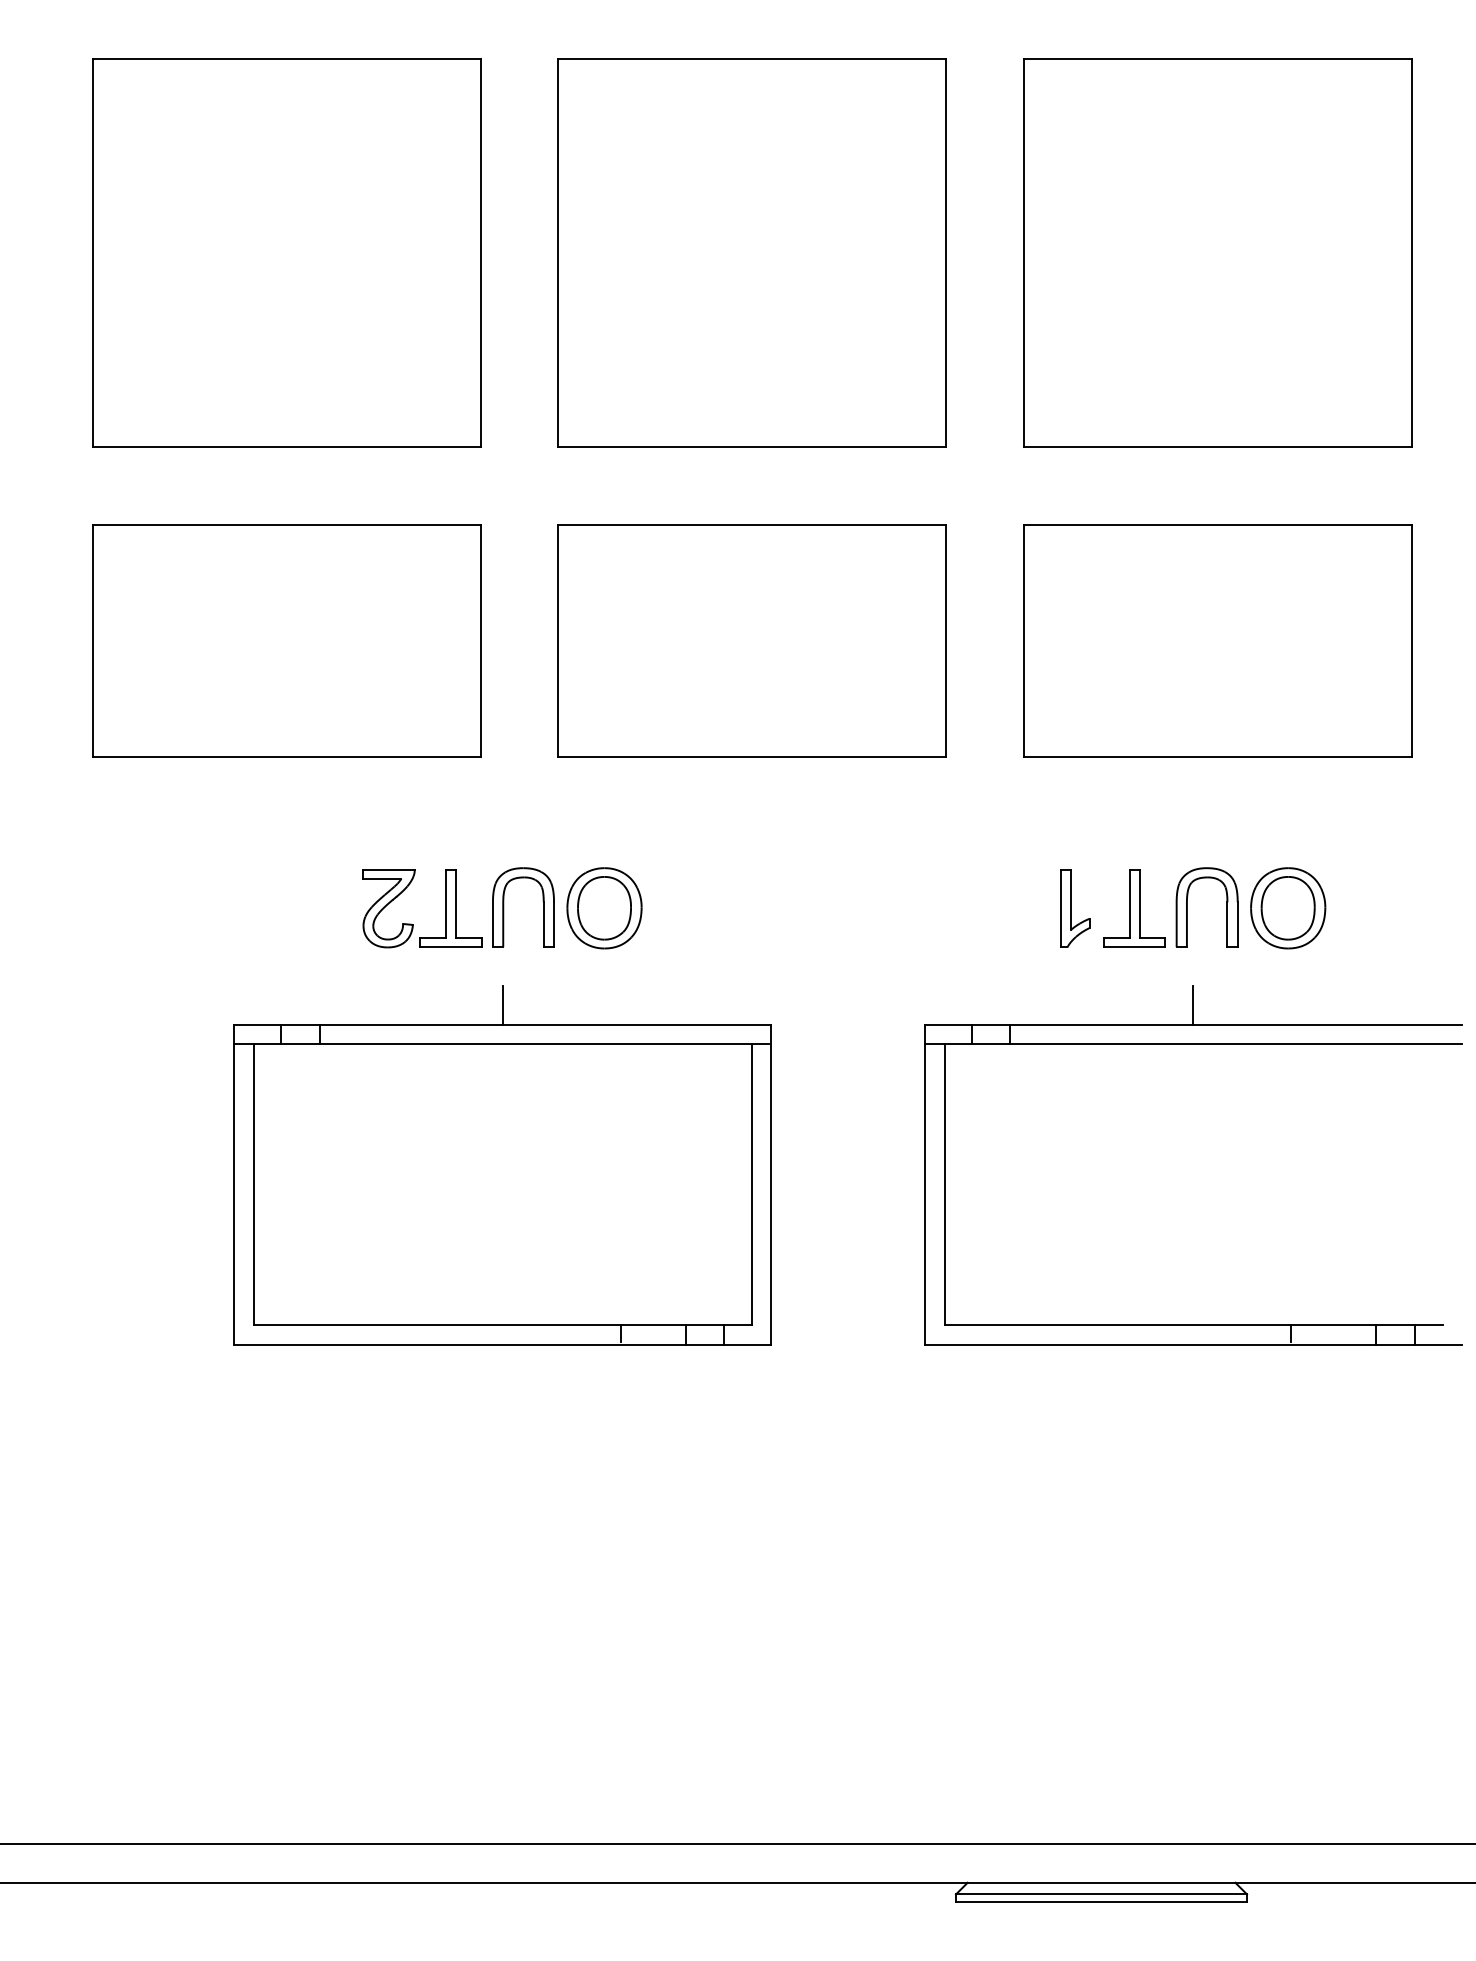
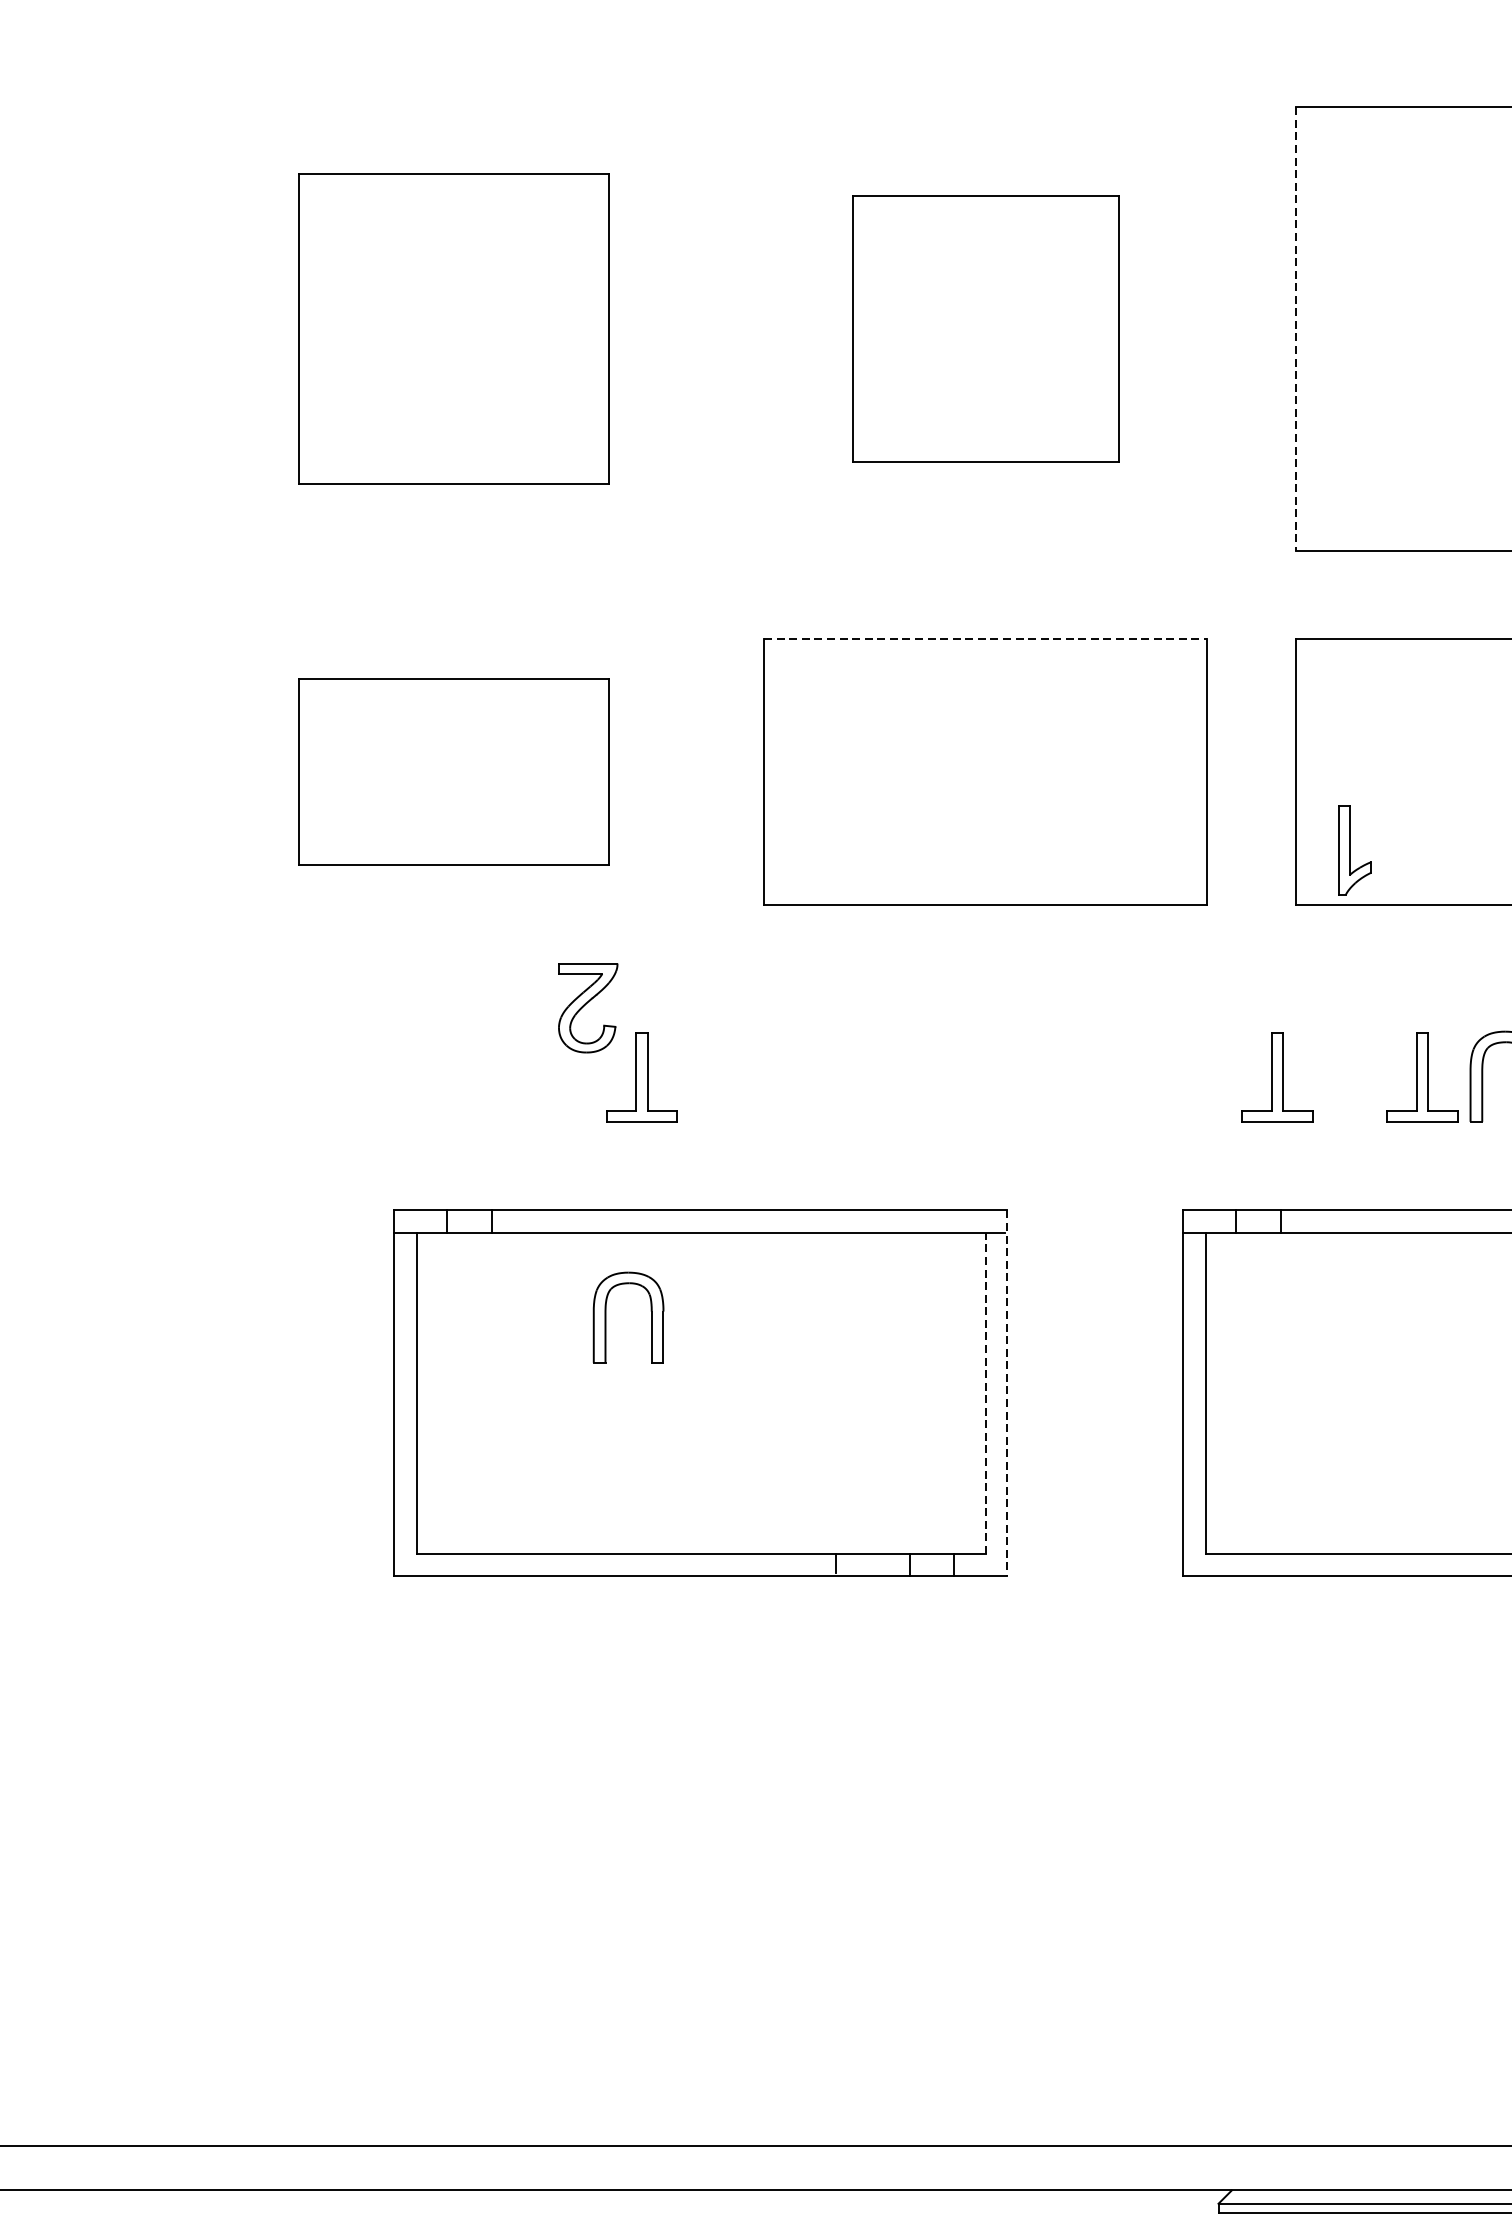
part: (286, 252) -> (453, 328), size x0.7
part: (751, 252) -> (984, 328), size x0.6
line: (1023, 253) -> (1295, 329), solid -> dashed
line: (752, 524) -> (986, 639), solid -> dashed
part: (286, 640) -> (453, 771), size x0.7
part: (504, 907) -> (606, 1317), moved
part: (388, 908) -> (587, 1008), moved
part: (604, 908) -> (817, 1077), removed
part: (1007, 908) -> (1277, 1077), added
part: (1075, 908) -> (1355, 850), moved
line: (502, 1004) -> (700, 1187), removed
line: (1193, 1004) -> (1489, 1187), removed
line: (751, 1184) -> (984, 1392), solid -> dashed
line: (770, 1185) -> (1006, 1394), solid -> dashed

